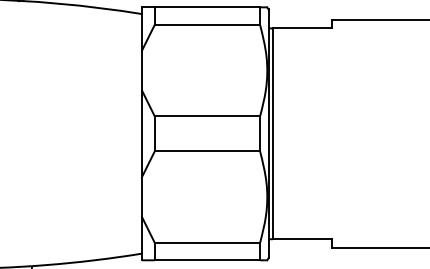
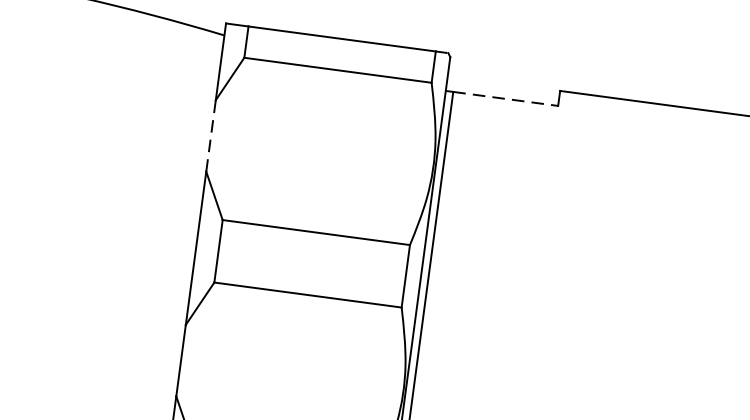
line: (302, 28) -> (506, 99), solid -> dashed
line: (142, 70) -> (211, 135), solid -> dashed

